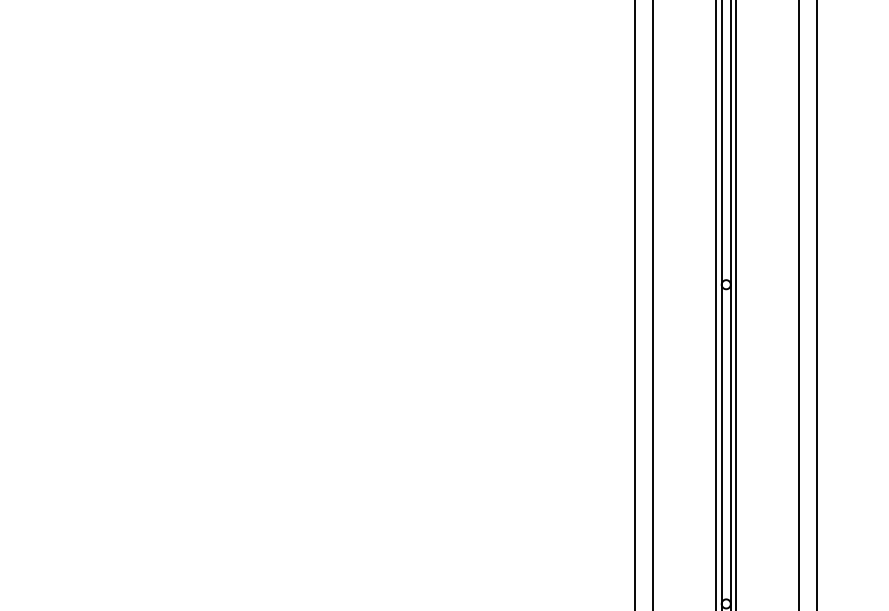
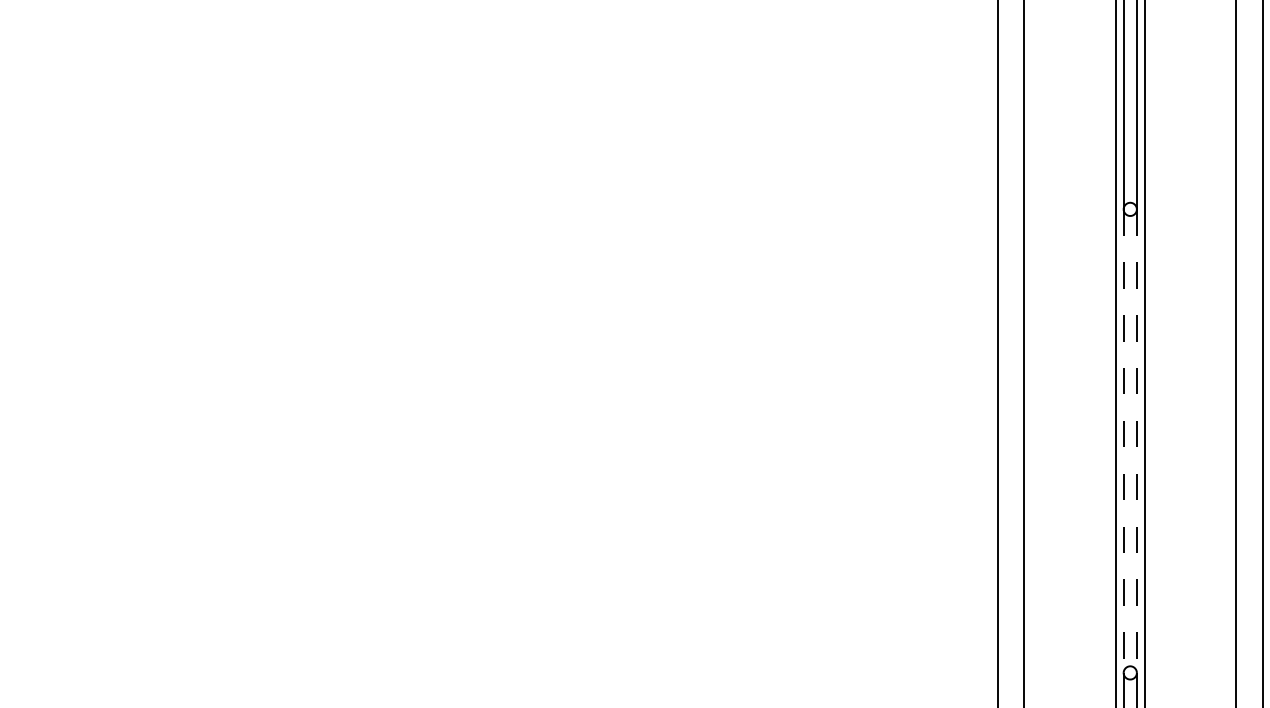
line: (721, 444) -> (1123, 441), solid -> dashed
line: (730, 444) -> (1136, 441), solid -> dashed

